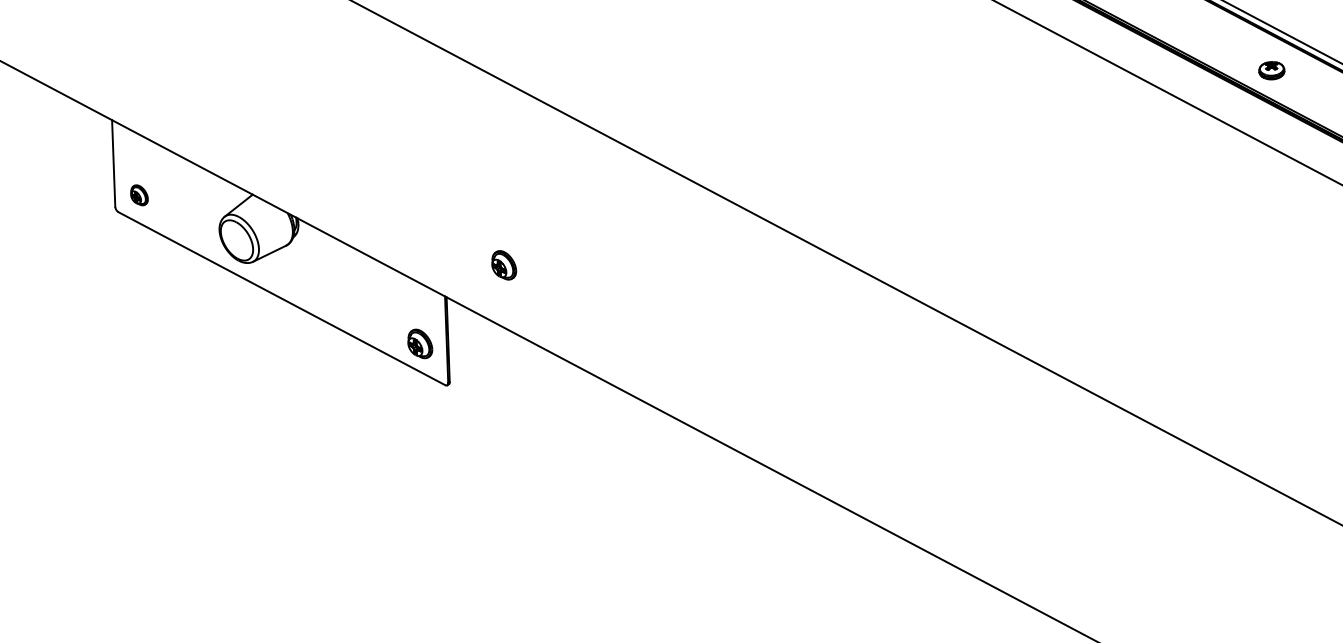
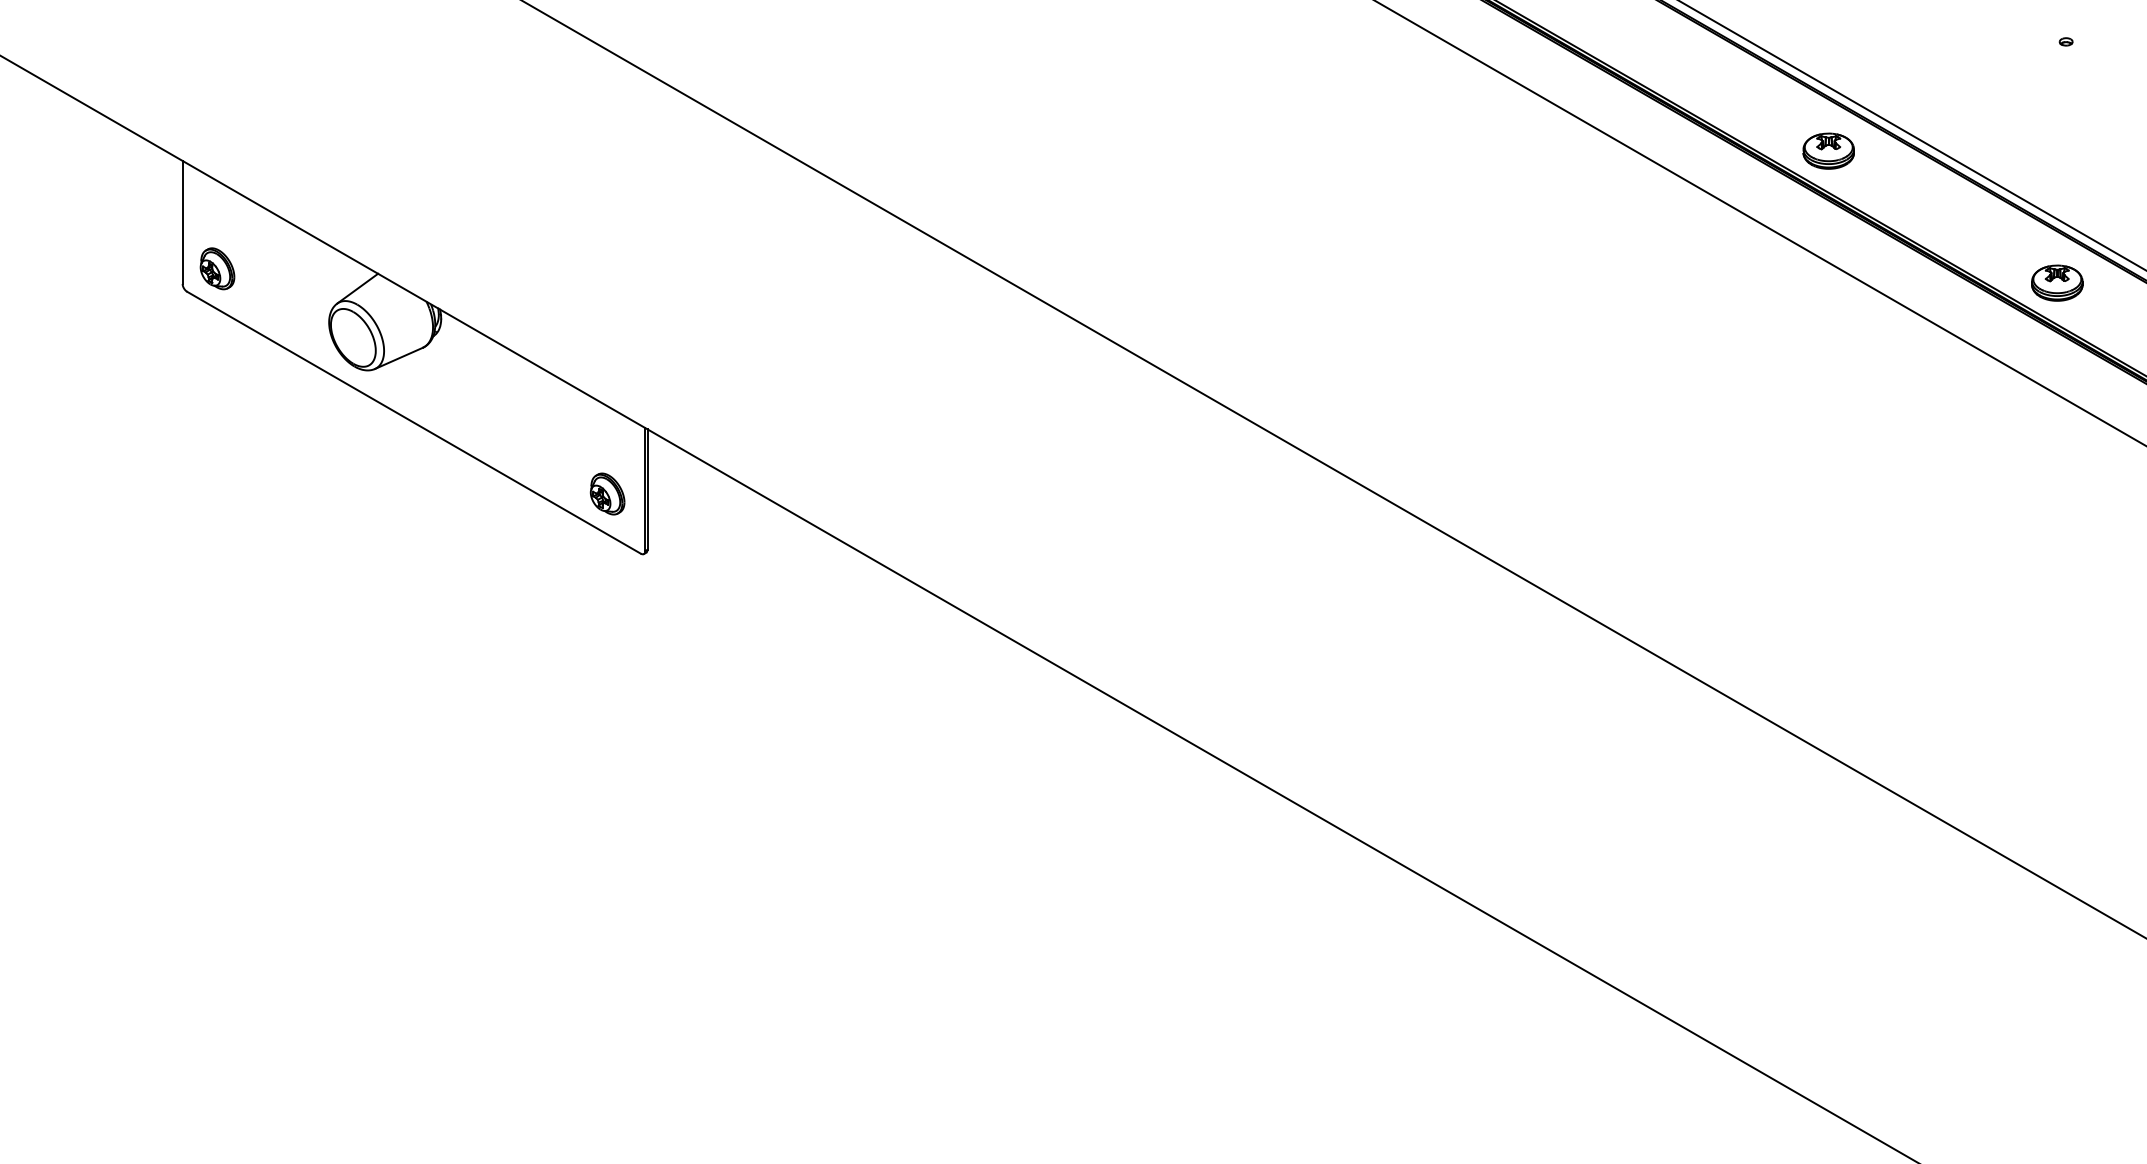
part: (1271, 70) -> (1828, 150), size x1.43
part: (139, 195) -> (217, 268), size x1.43
part: (504, 264) -> (730, 386), removed

